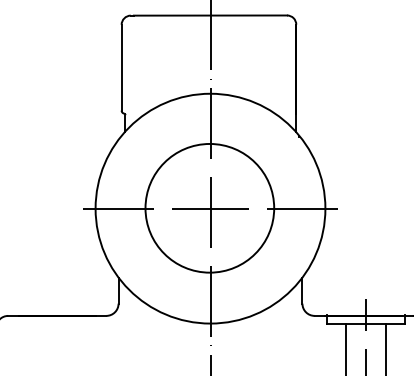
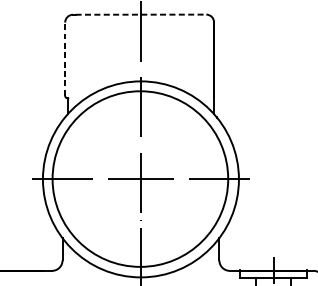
line: (210, 15) -> (140, 14), solid -> dashed
line: (121, 67) -> (65, 58), solid -> dashed
circle: (209, 207) -> (140, 178), size x1.6

